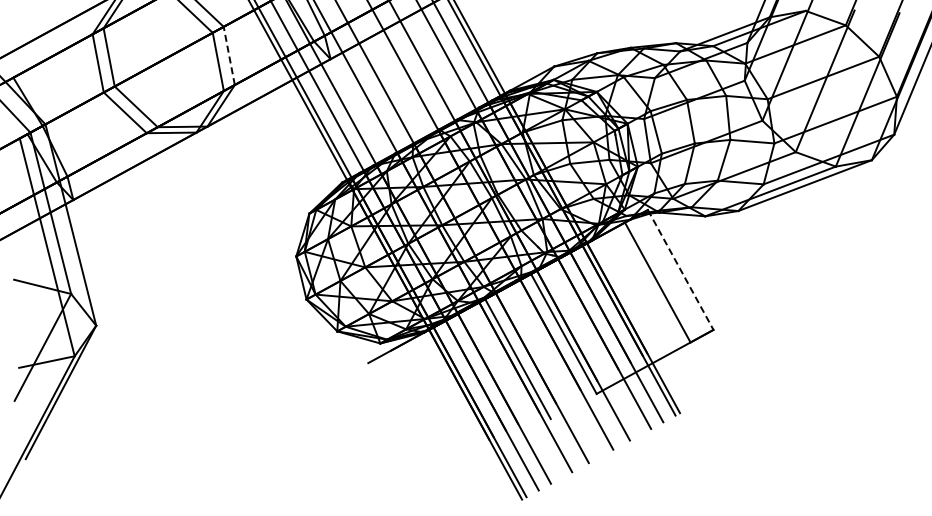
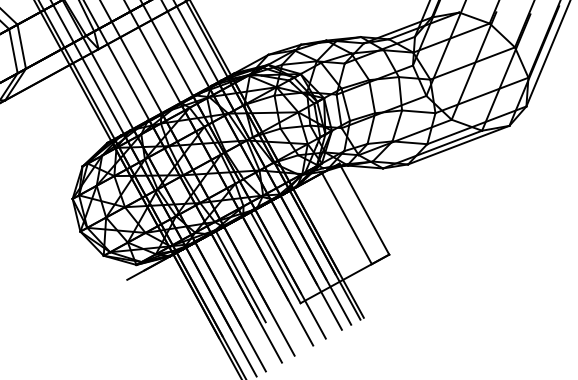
line: (229, 55) -> (21, 46), dashed -> solid
line: (680, 270) -> (364, 209), dashed -> solid

